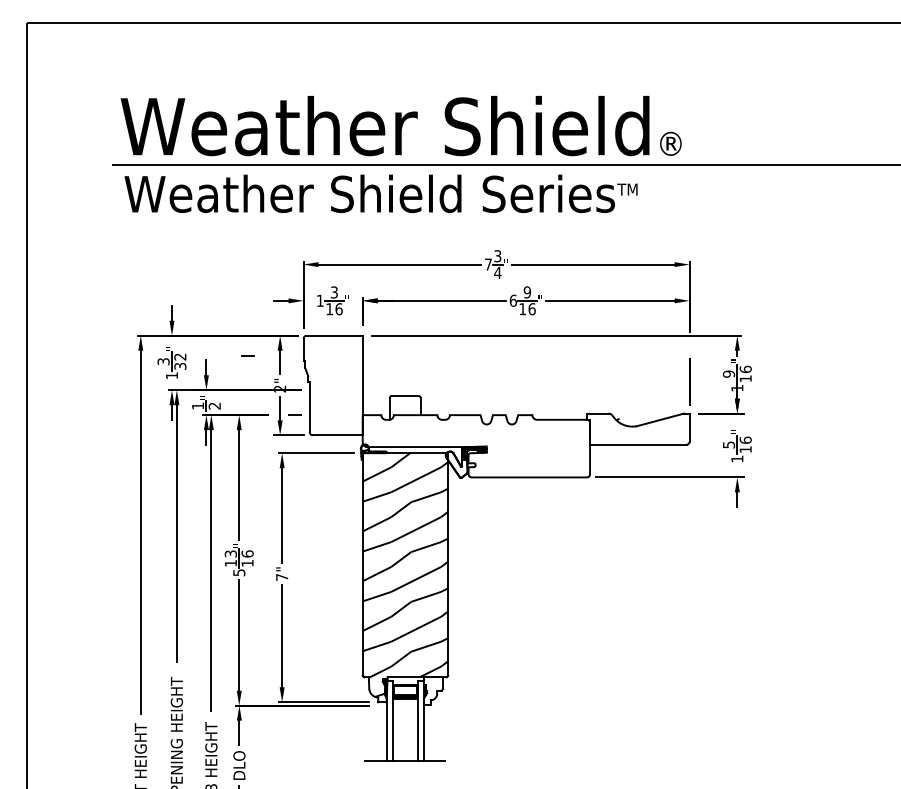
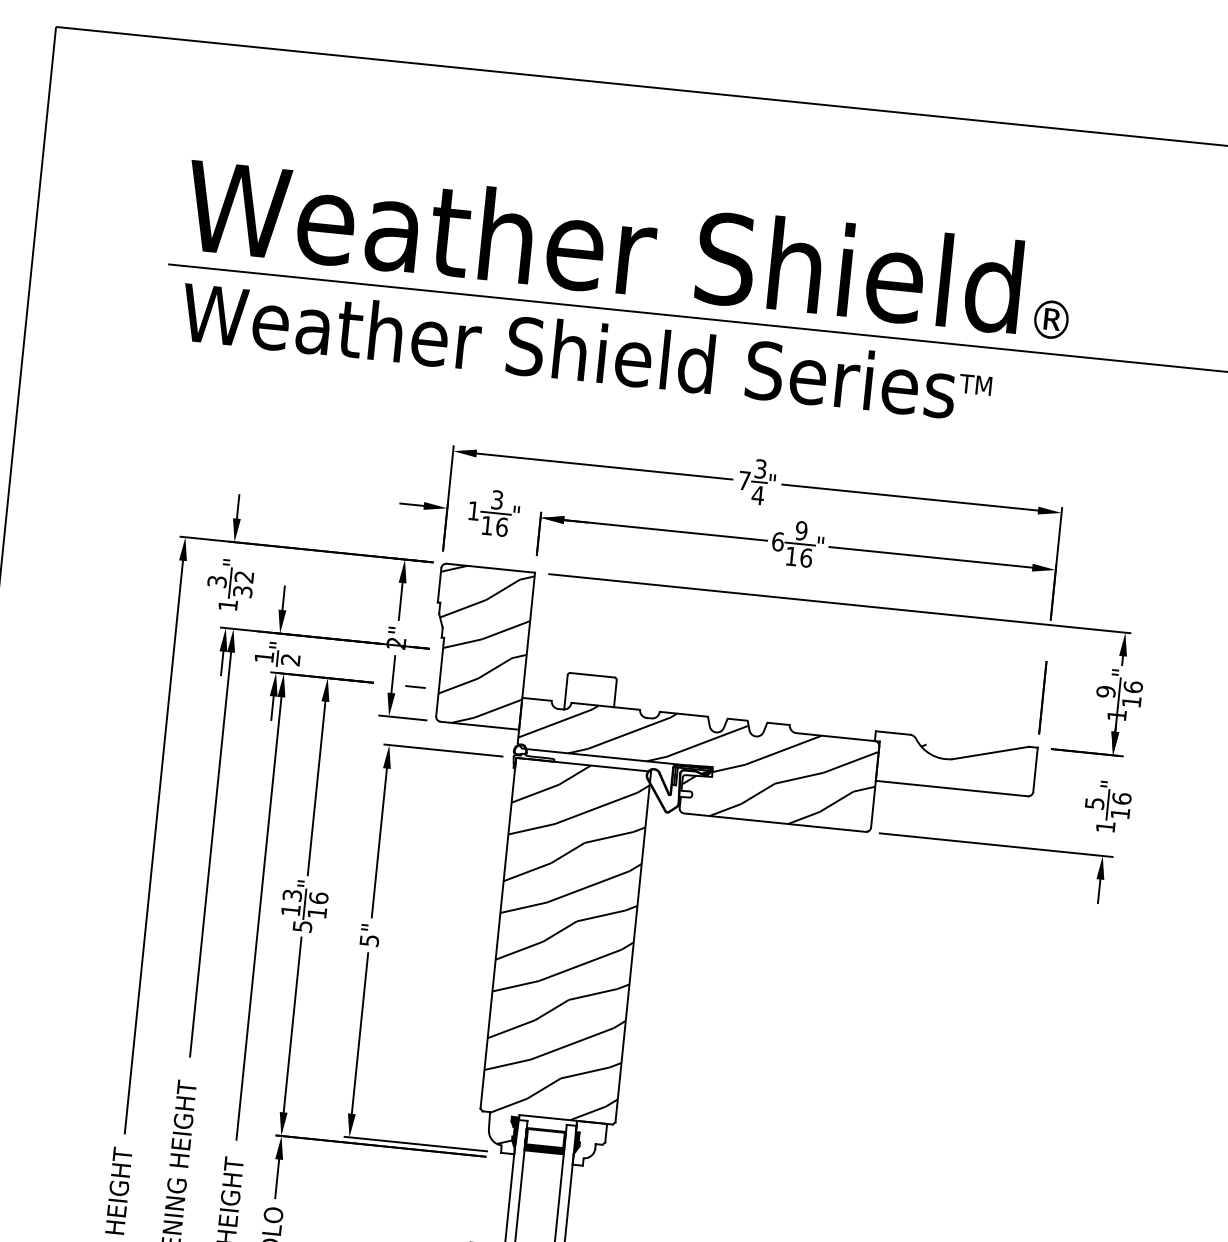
line: (247, 355) -> (350, 585), removed
hatch: (332, 385) -> (479, 646), added
hatch: (476, 446) -> (696, 765), added
text: (282, 577) -> (369, 940), 7" -> 5"

